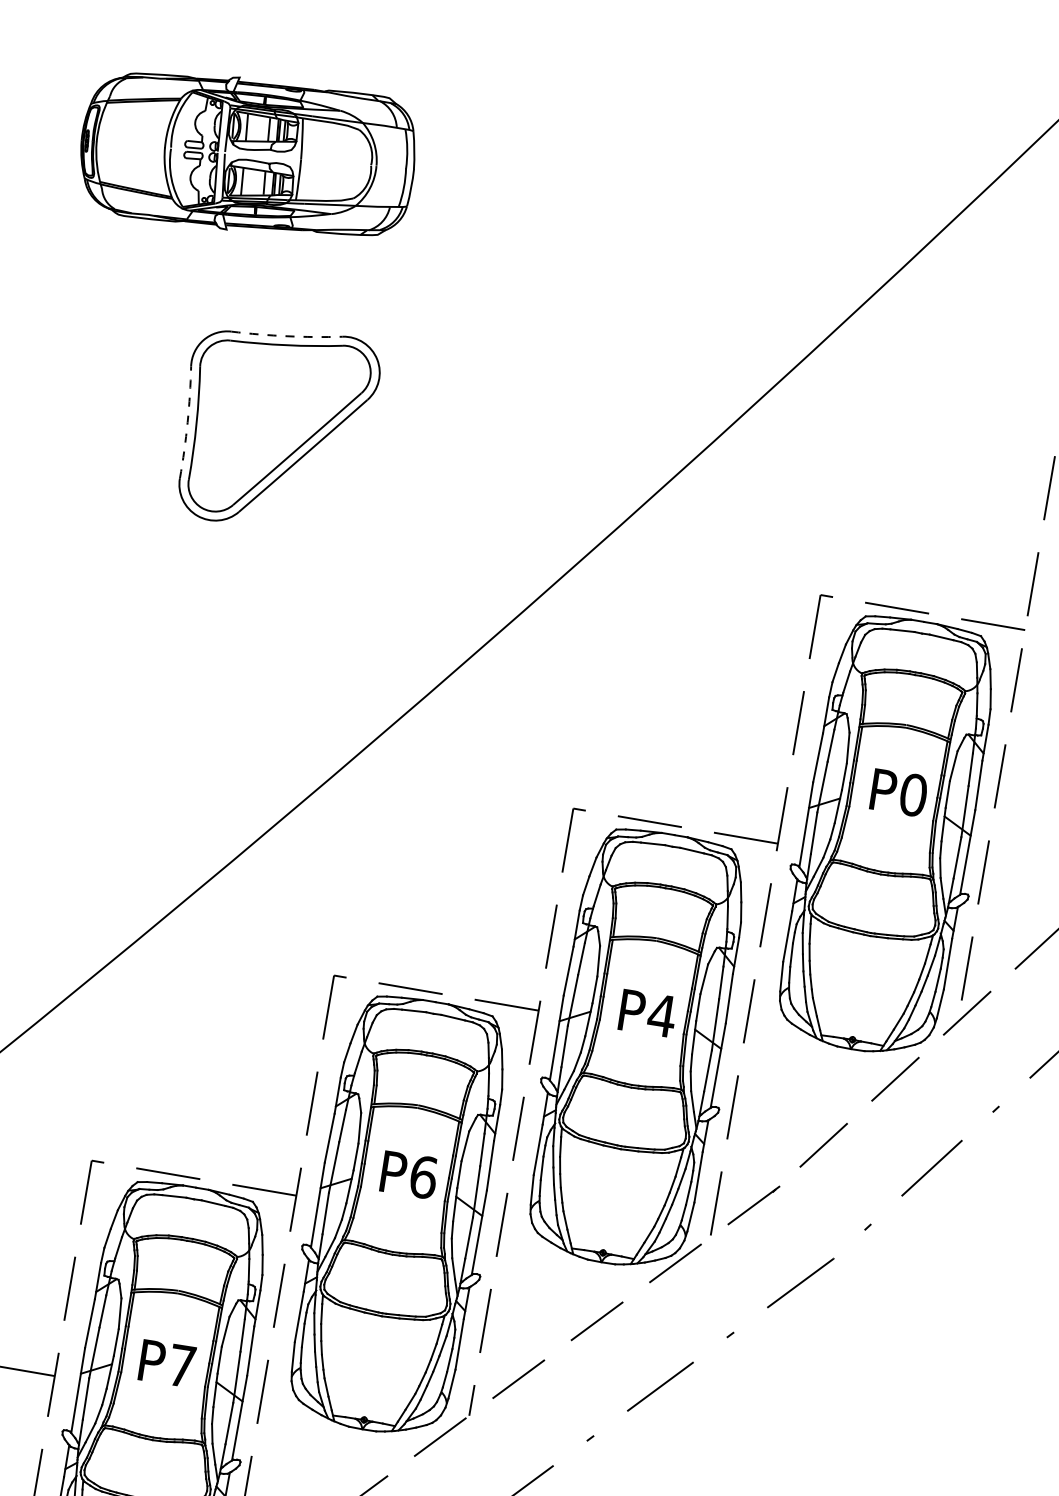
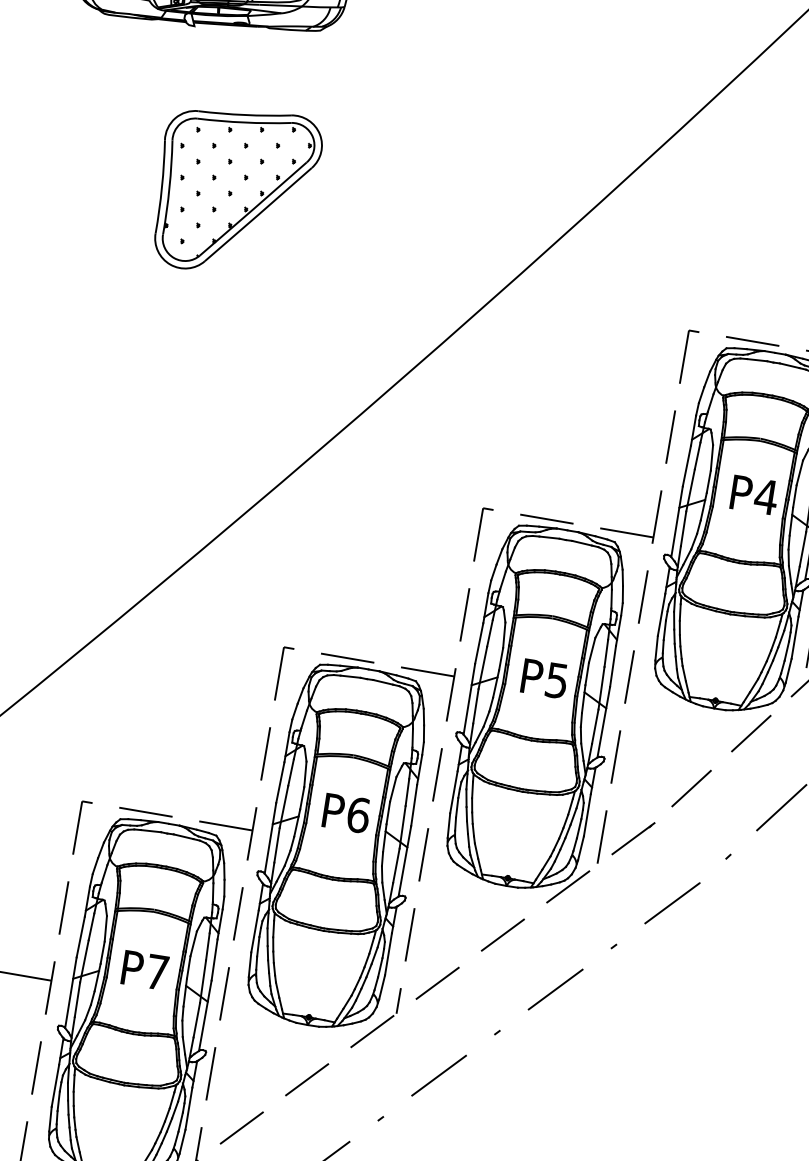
arc: (287, 336) -> (245, 115), dashed -> solid
arc: (187, 422) -> (161, 186), dashed -> solid
hatch: (279, 428) -> (238, 191), added
text: (912, 794) -> (765, 496), P0 -> P4
text: (660, 1015) -> (555, 680), P4 -> P5

